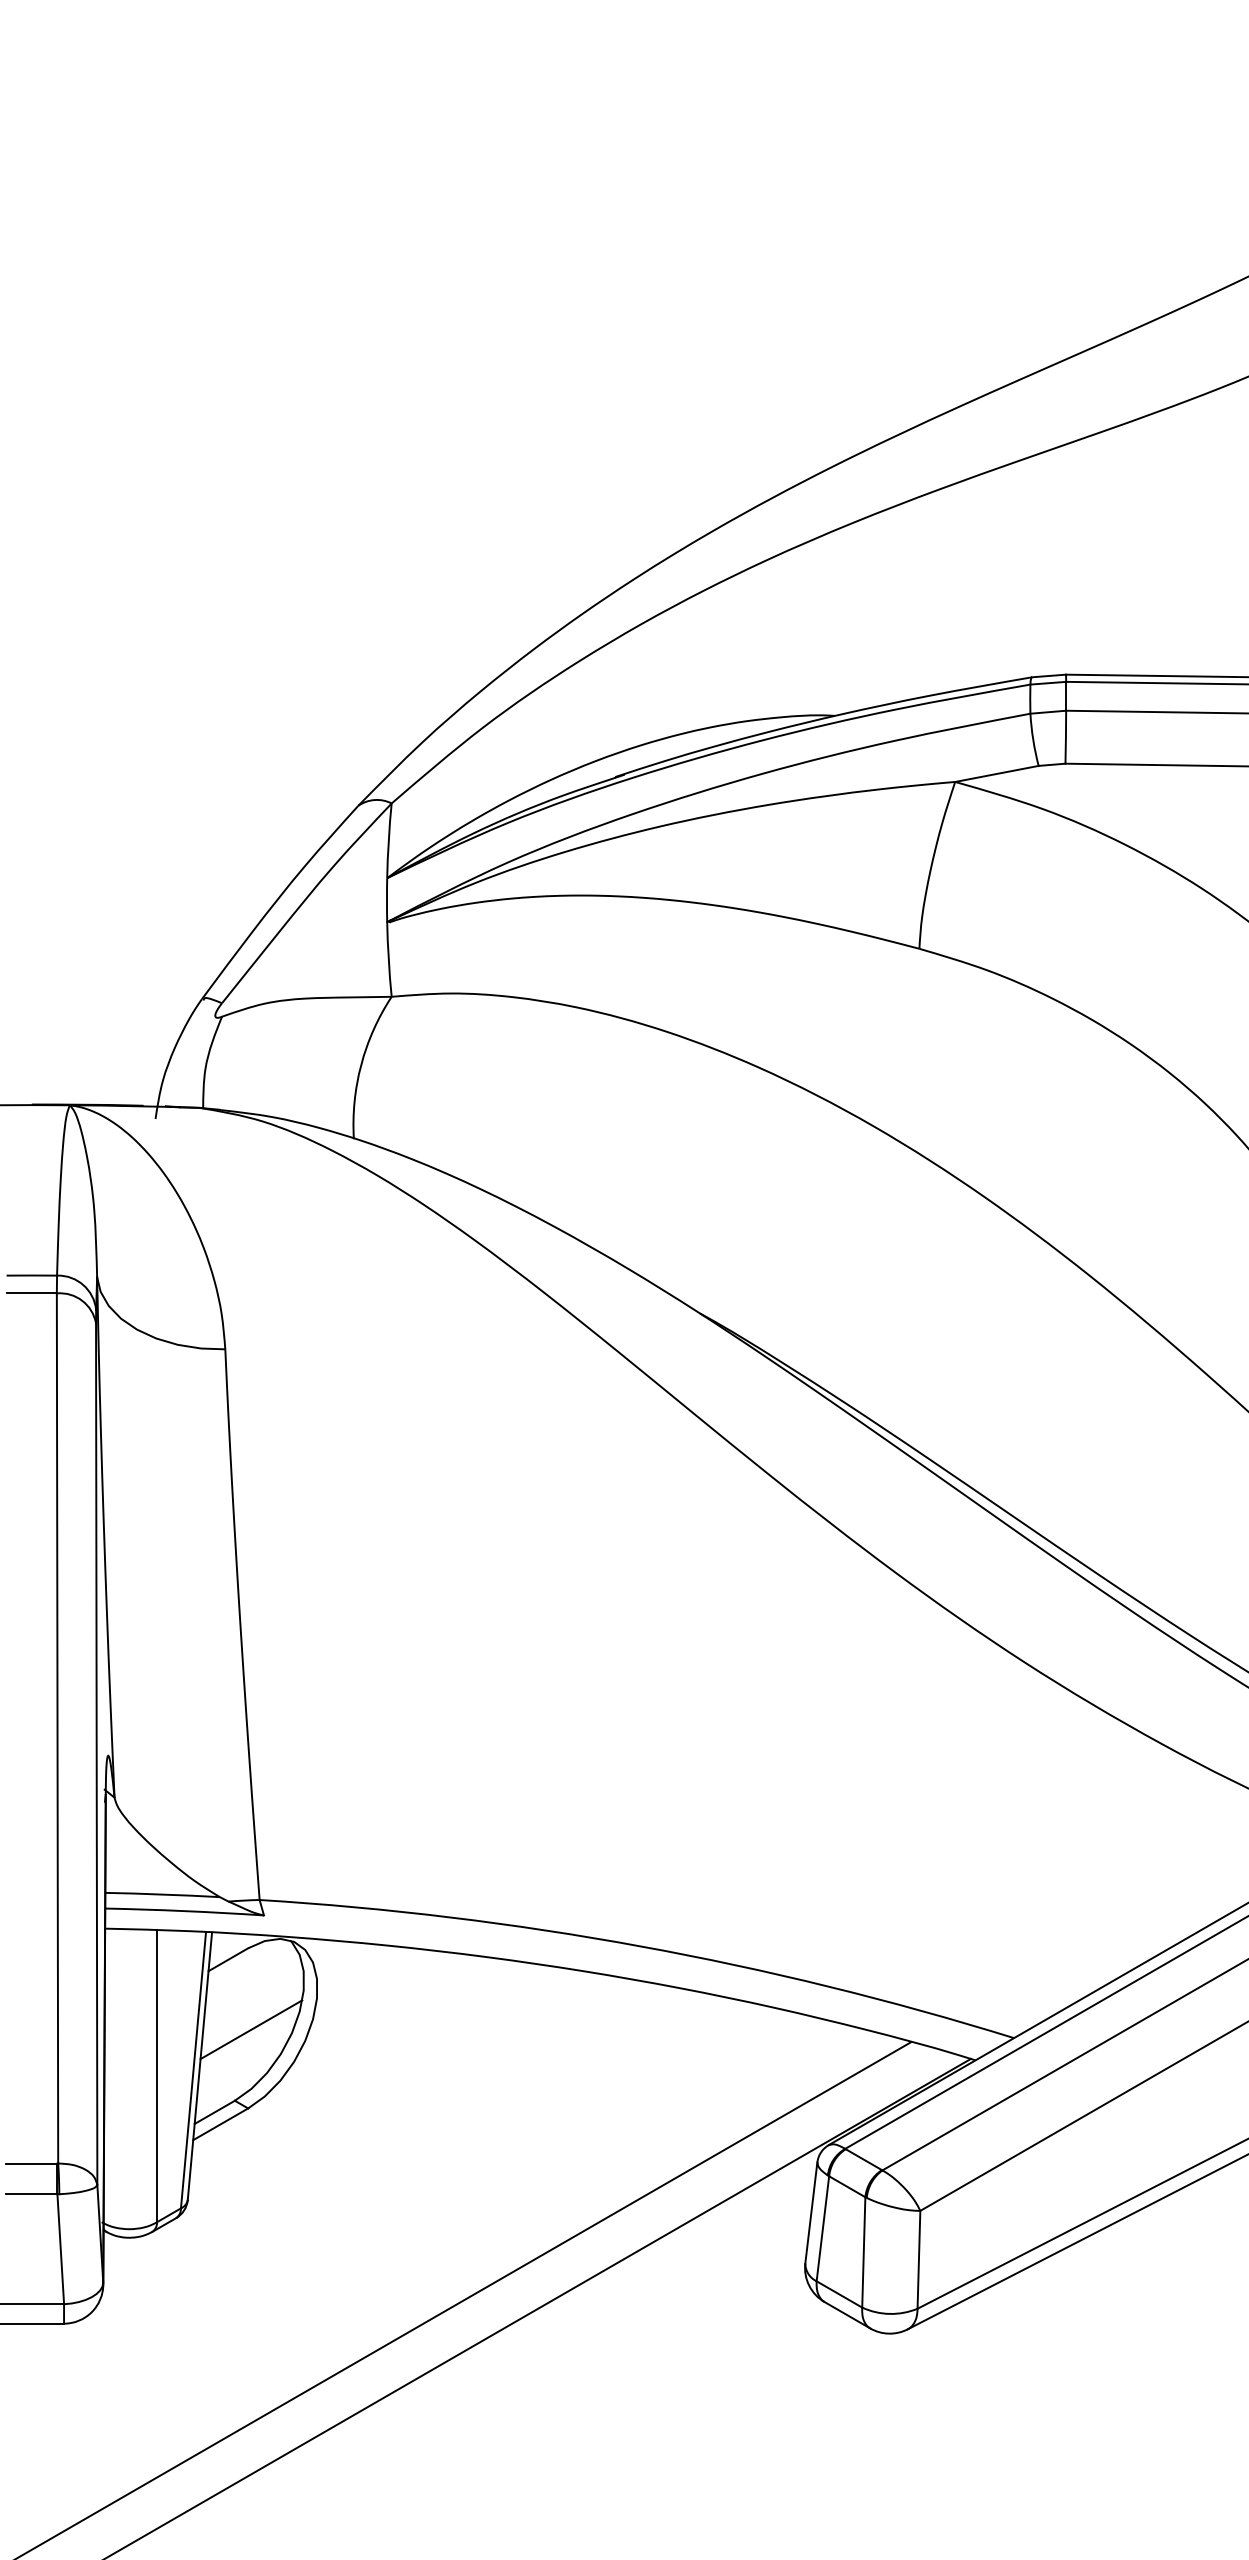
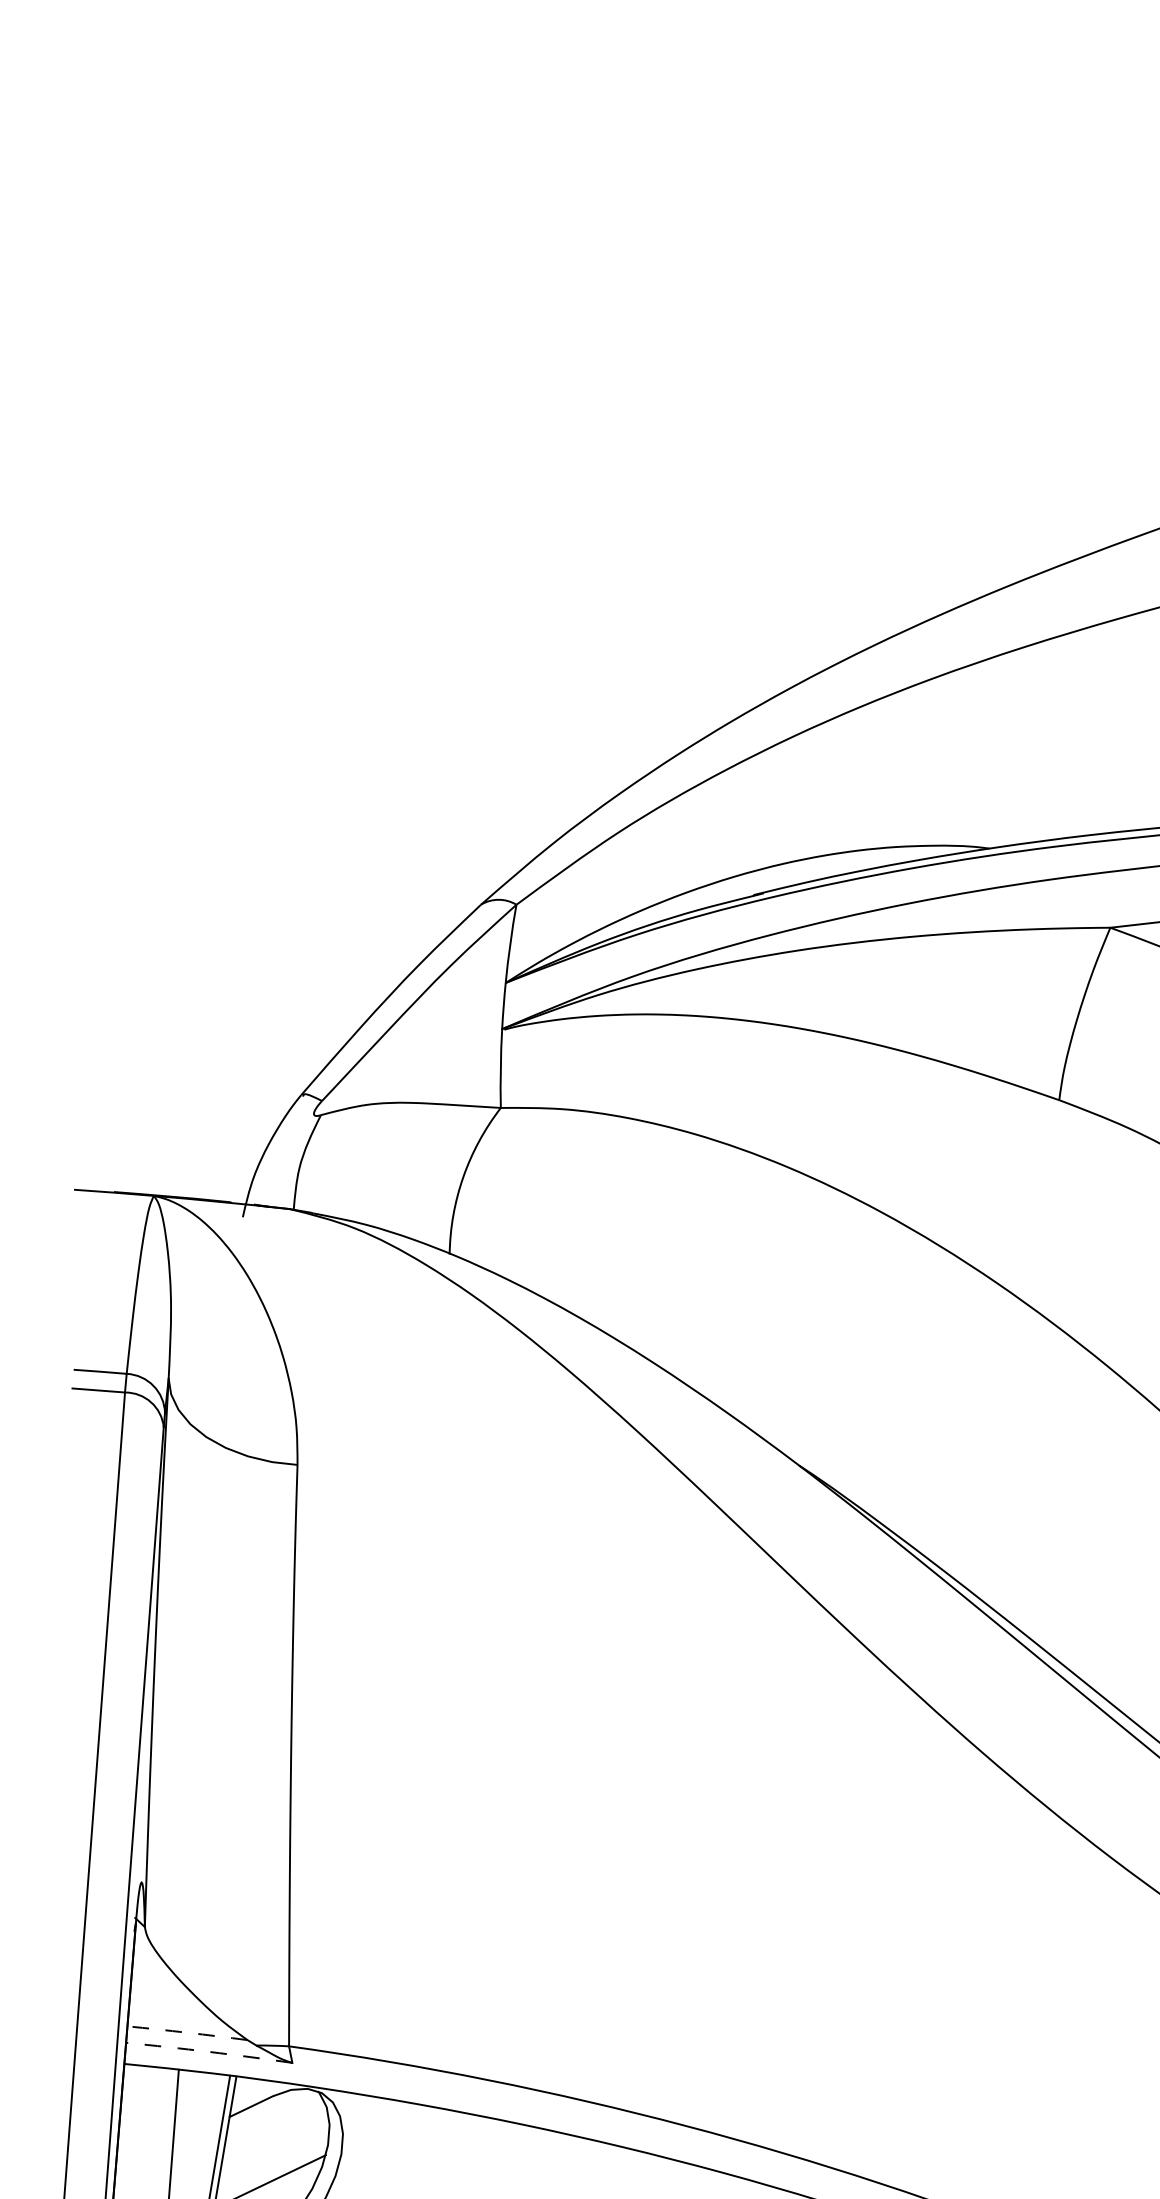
arc: (162, 1894) -> (187, 2032), solid -> dashed
arc: (184, 1911) -> (209, 2052), solid -> dashed

